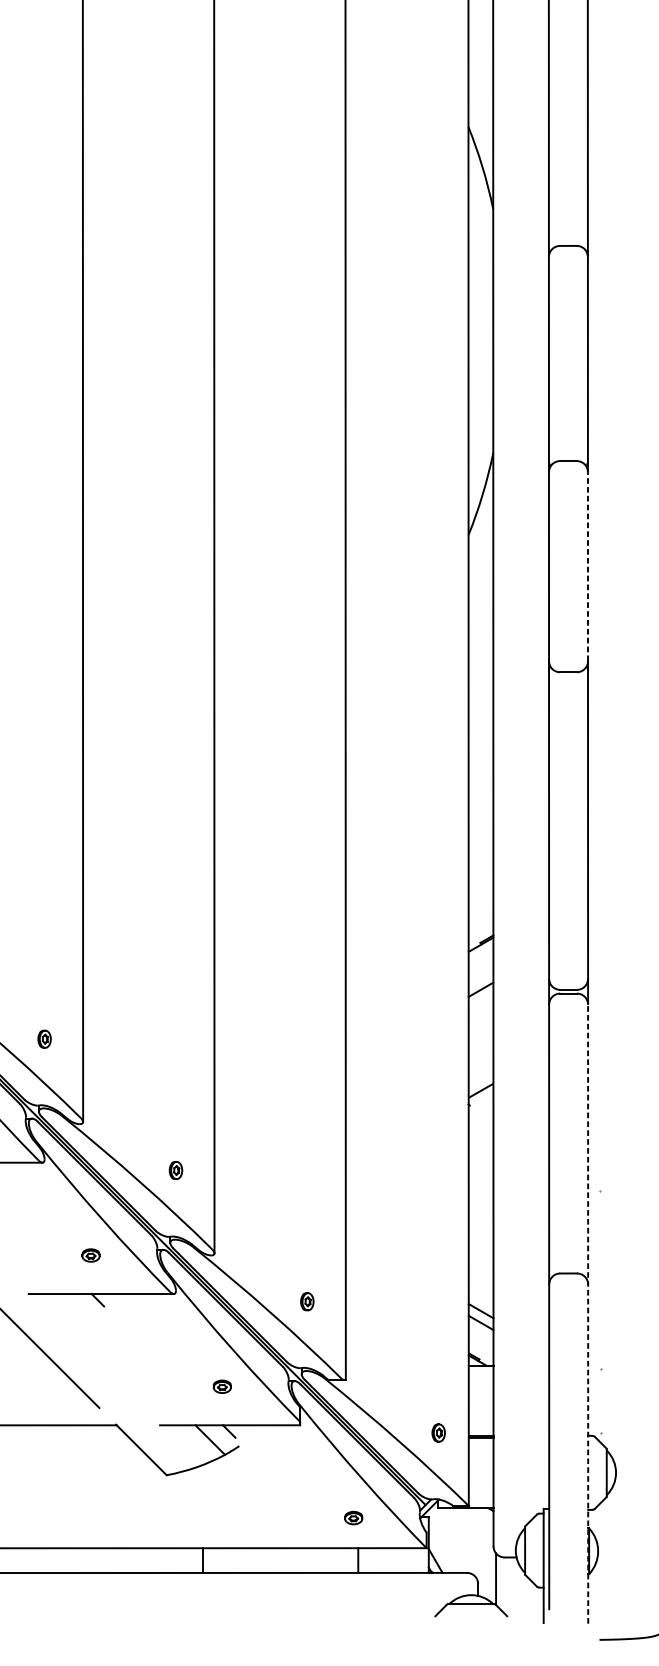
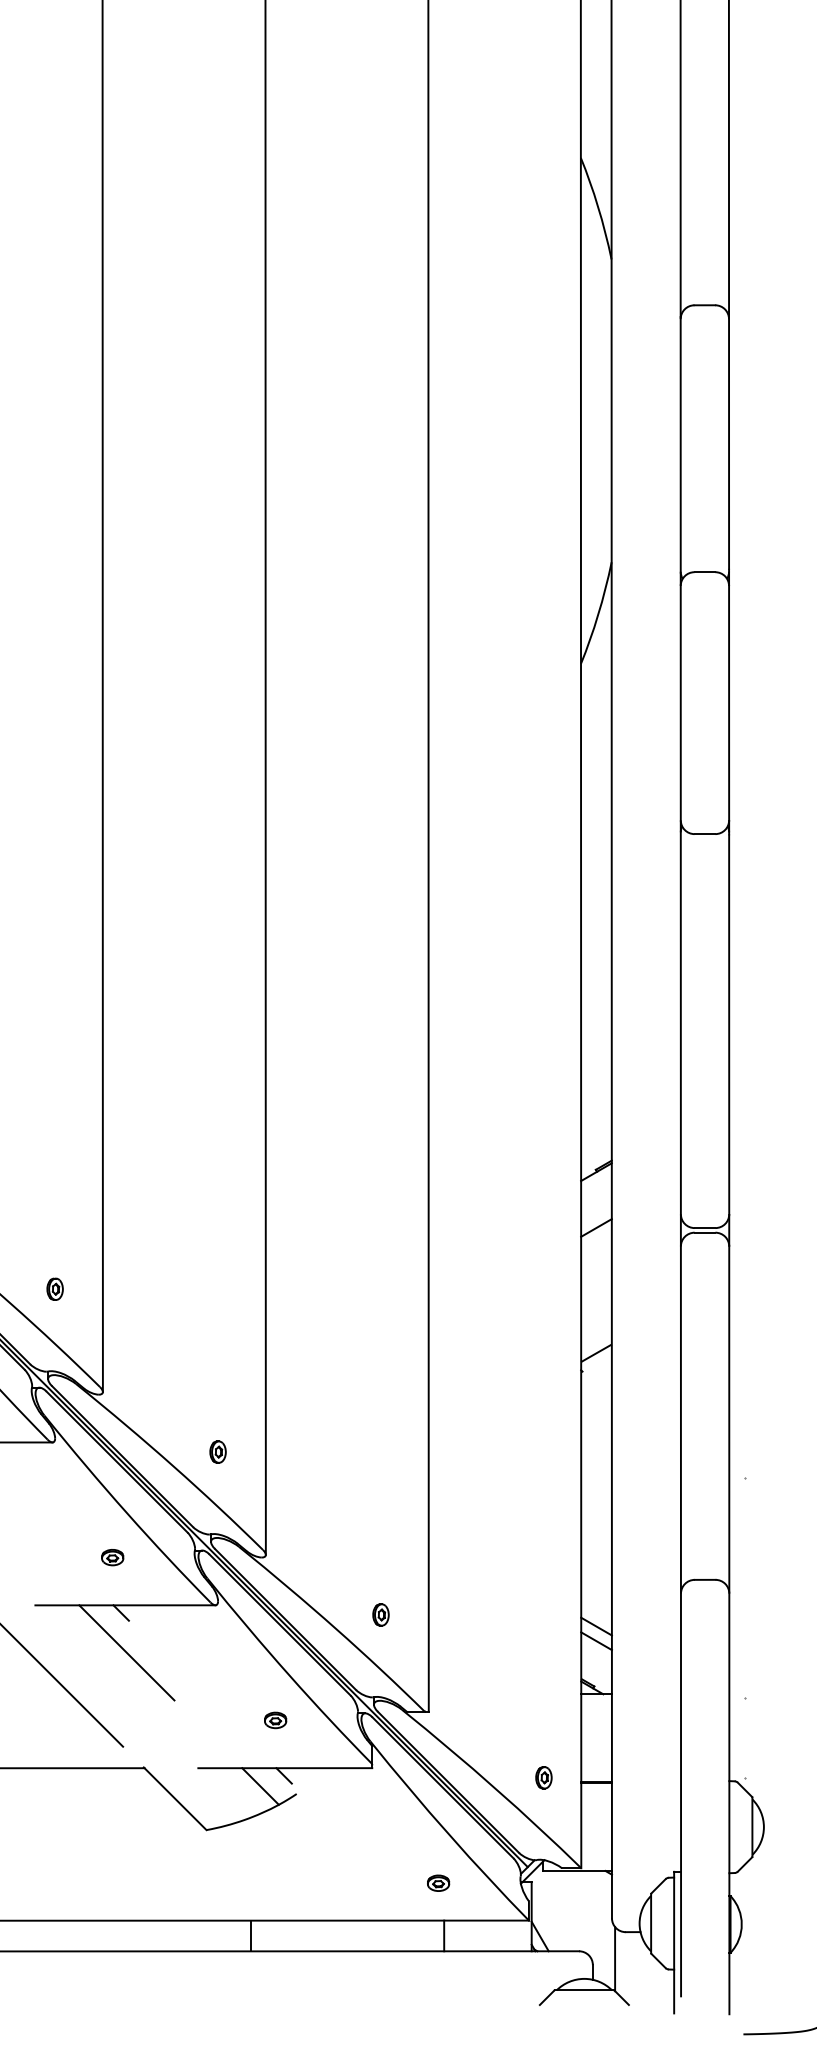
line: (588, 566) -> (729, 702), dashed -> solid
line: (588, 1314) -> (729, 1630), dashed -> solid
line: (102, 1332) -> (126, 1652), added

